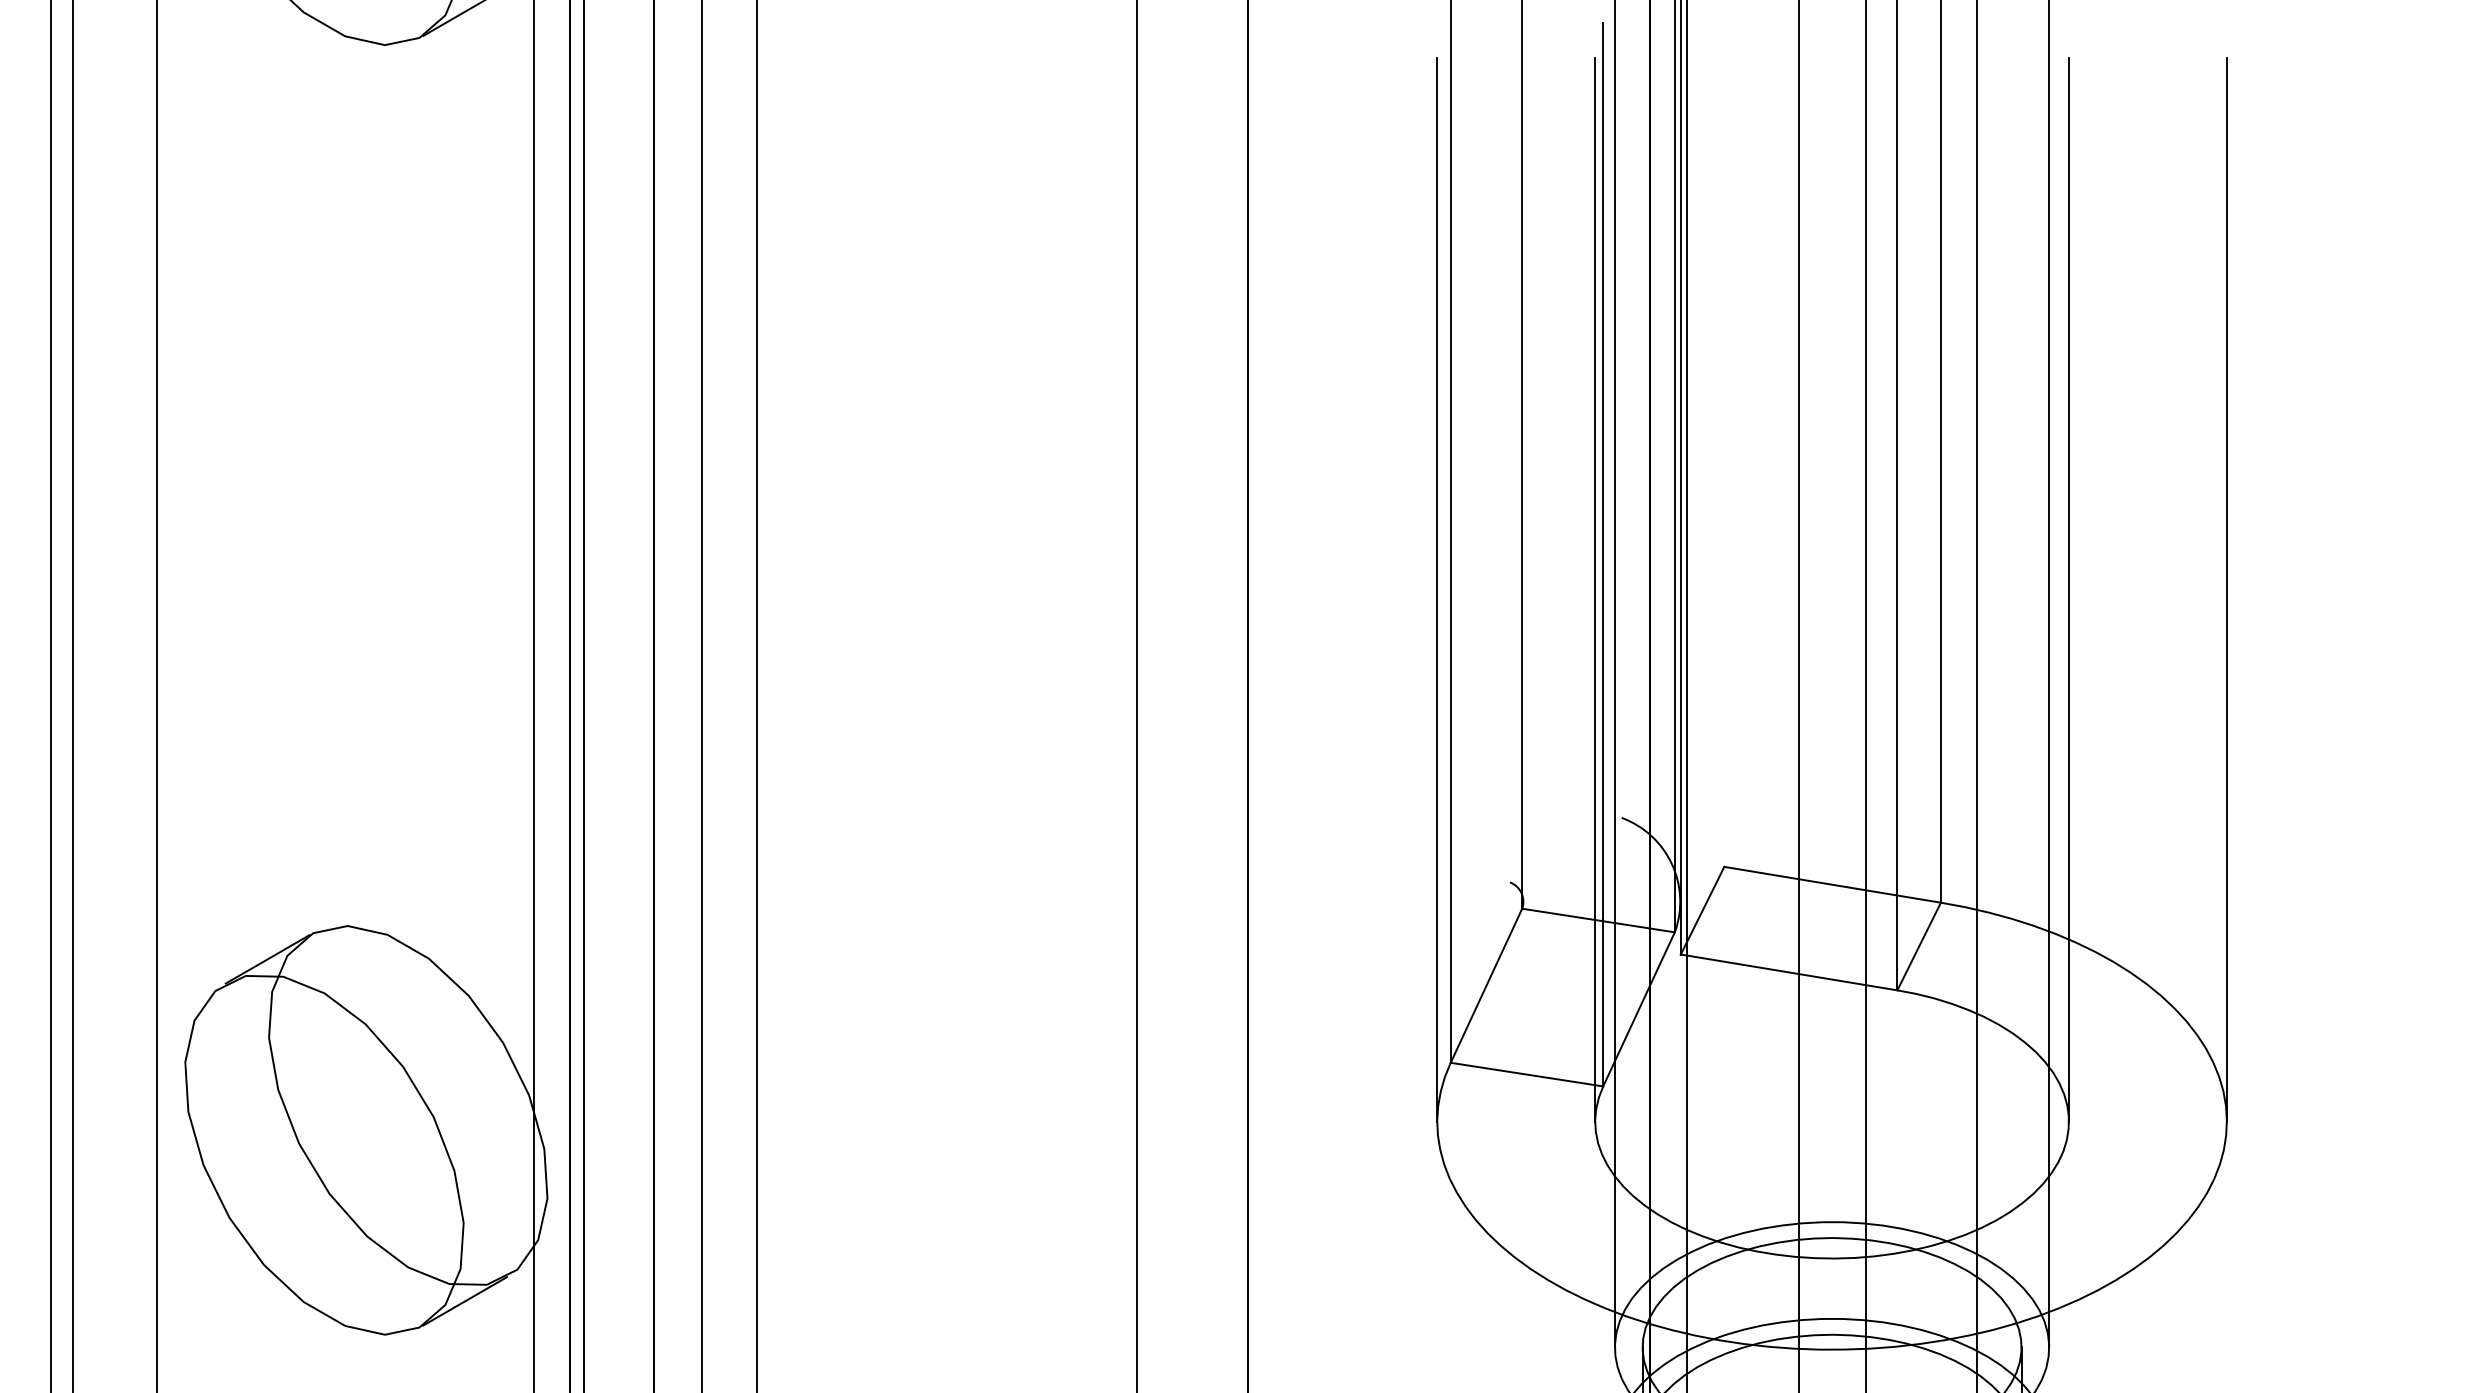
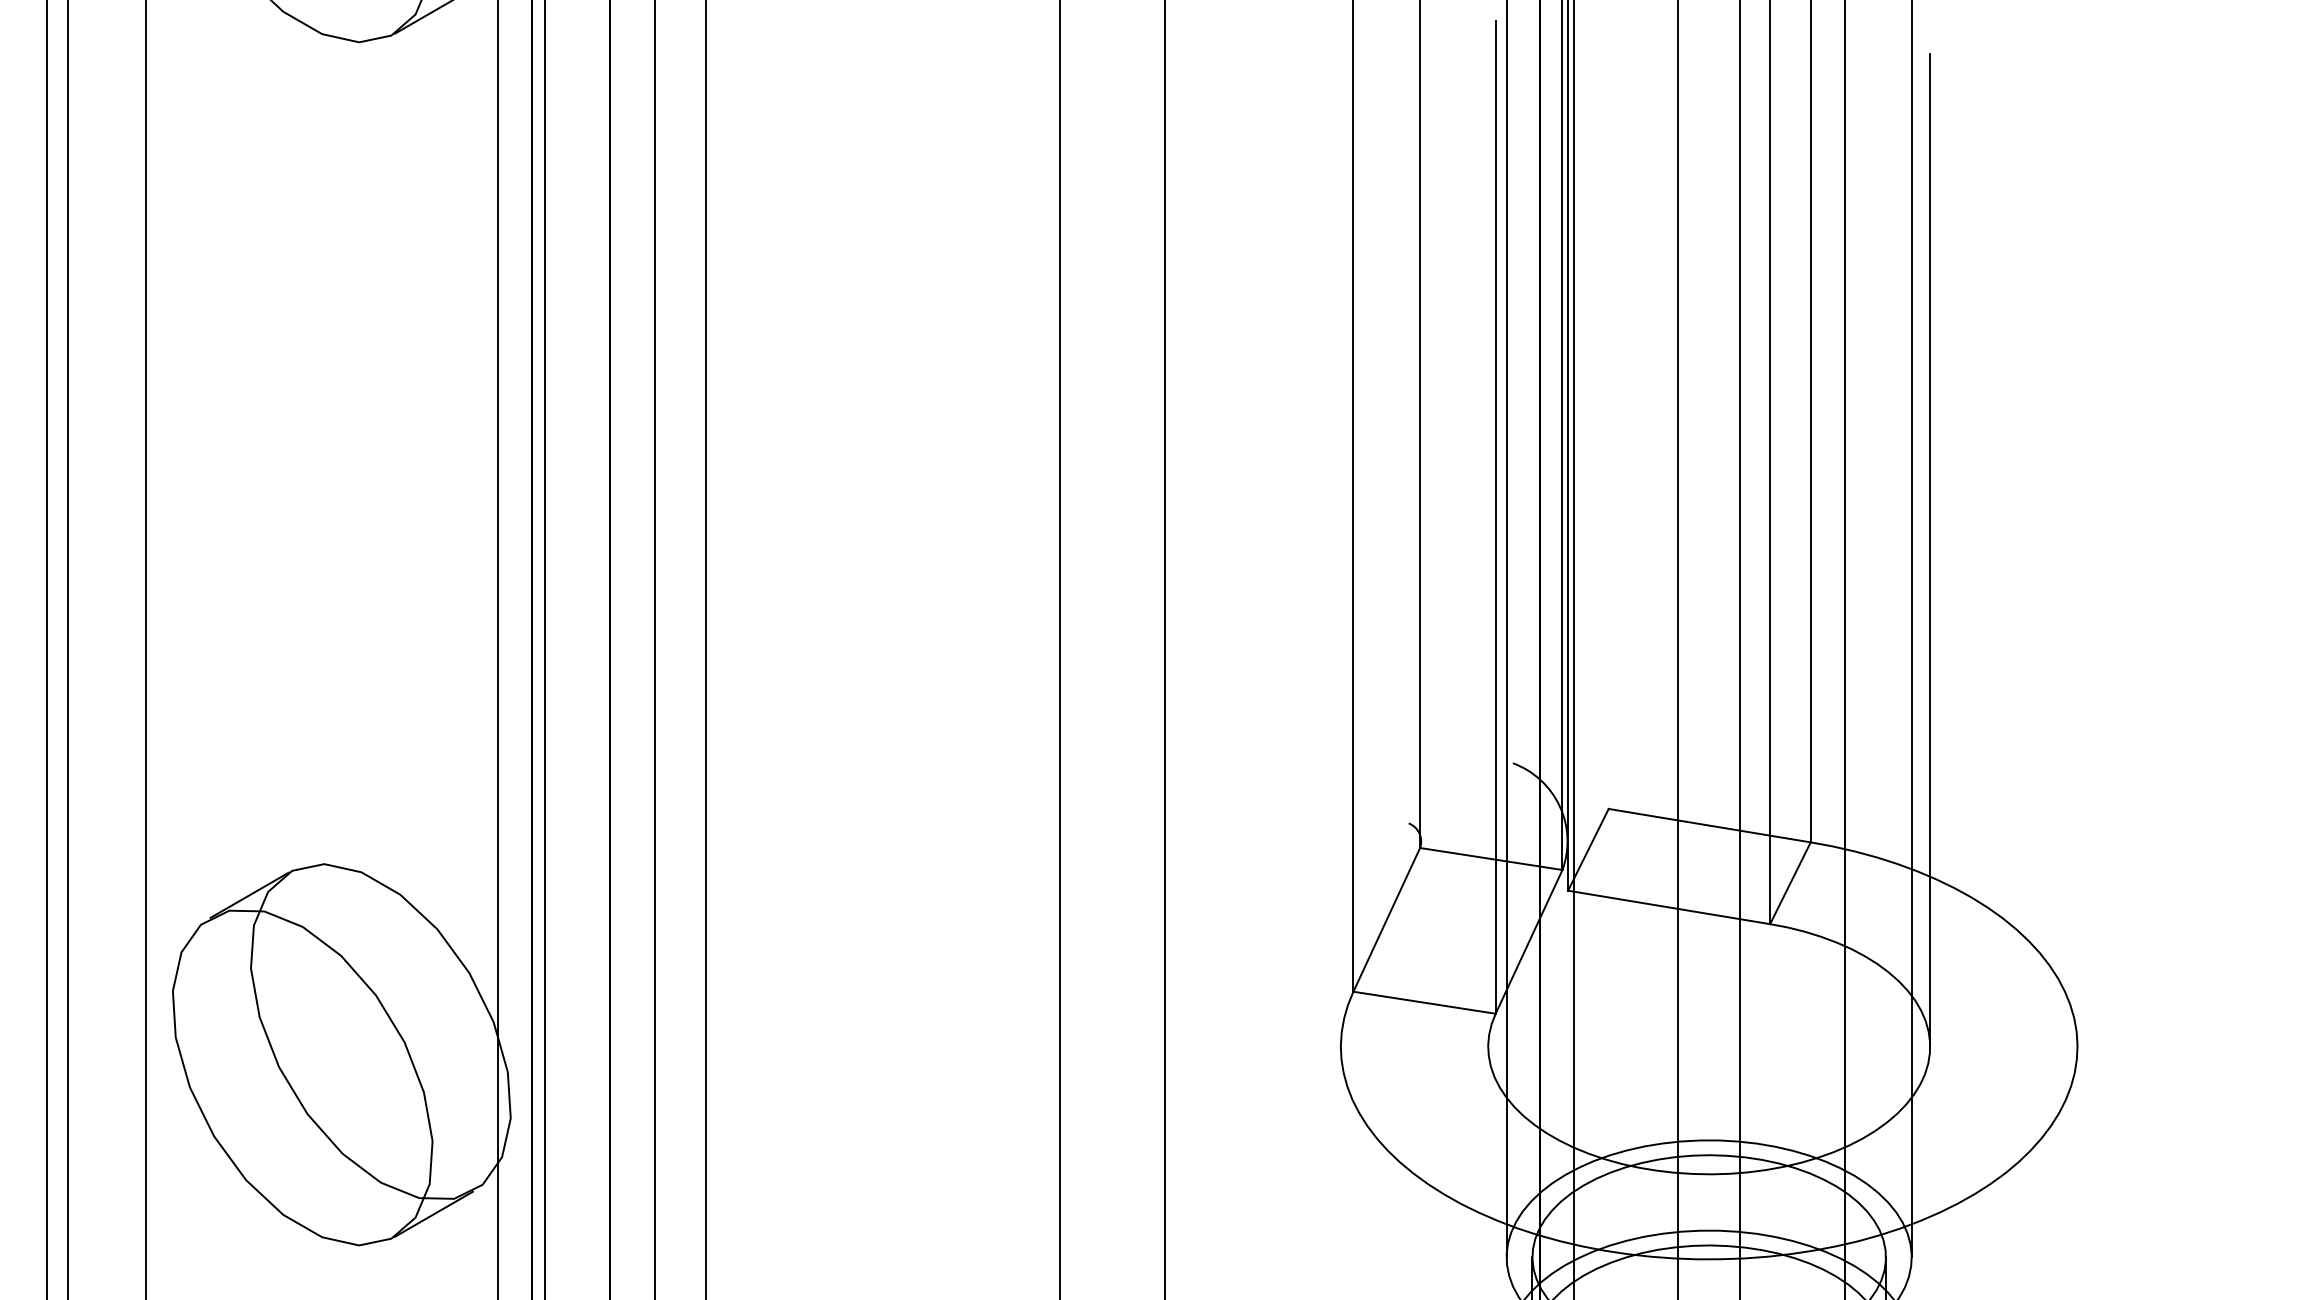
line: (1436, 589) -> (1340, 550), removed
line: (1595, 589) -> (1488, 550), removed
line: (2226, 589) -> (2077, 550), removed

